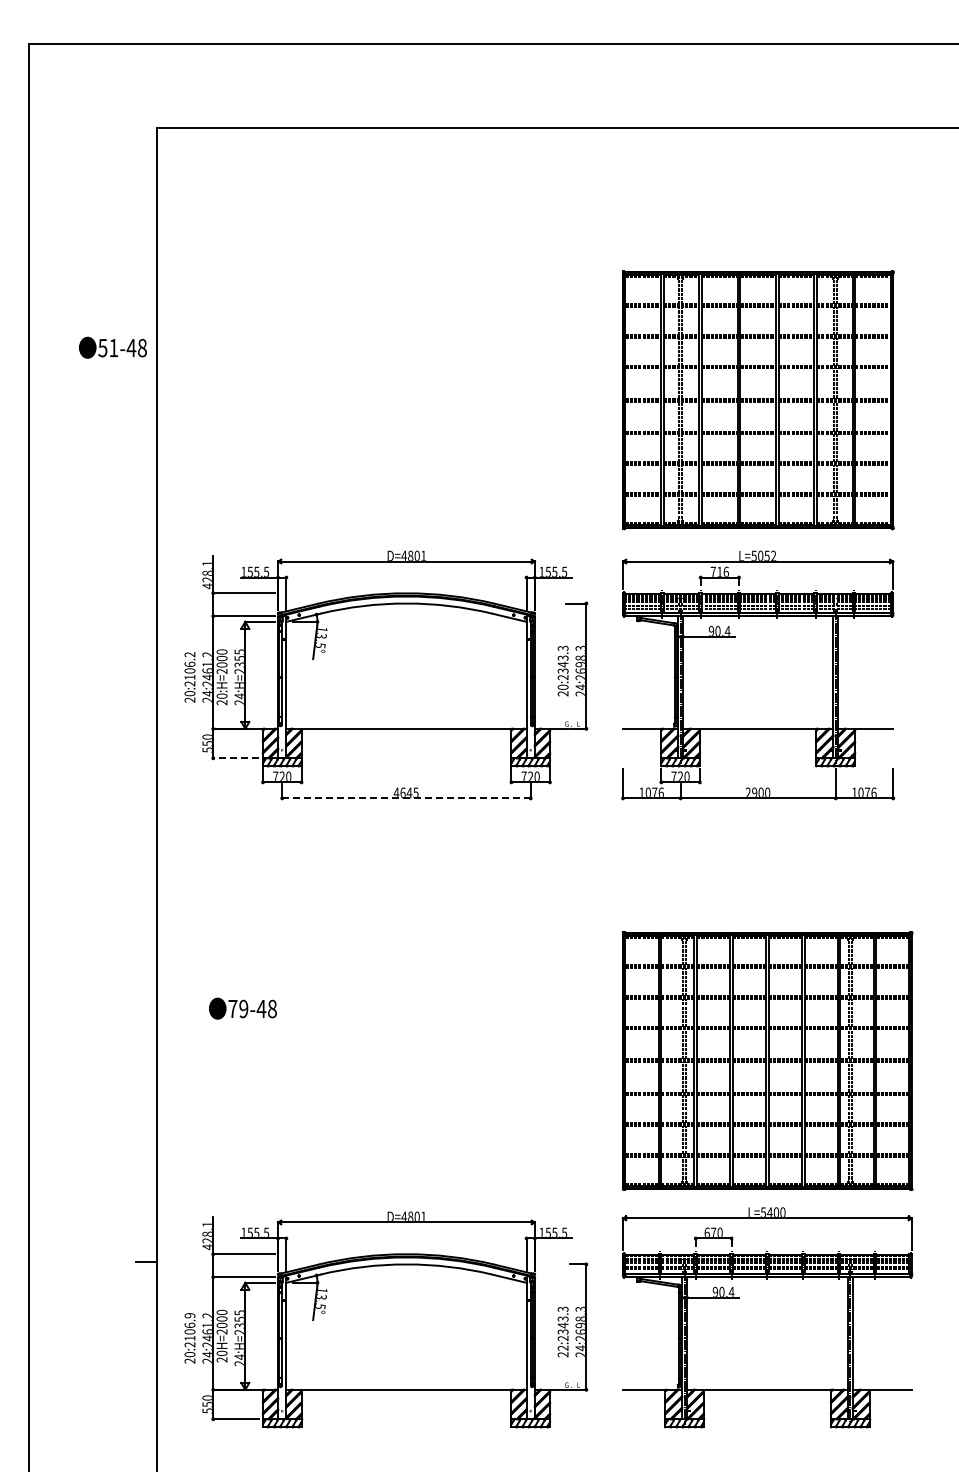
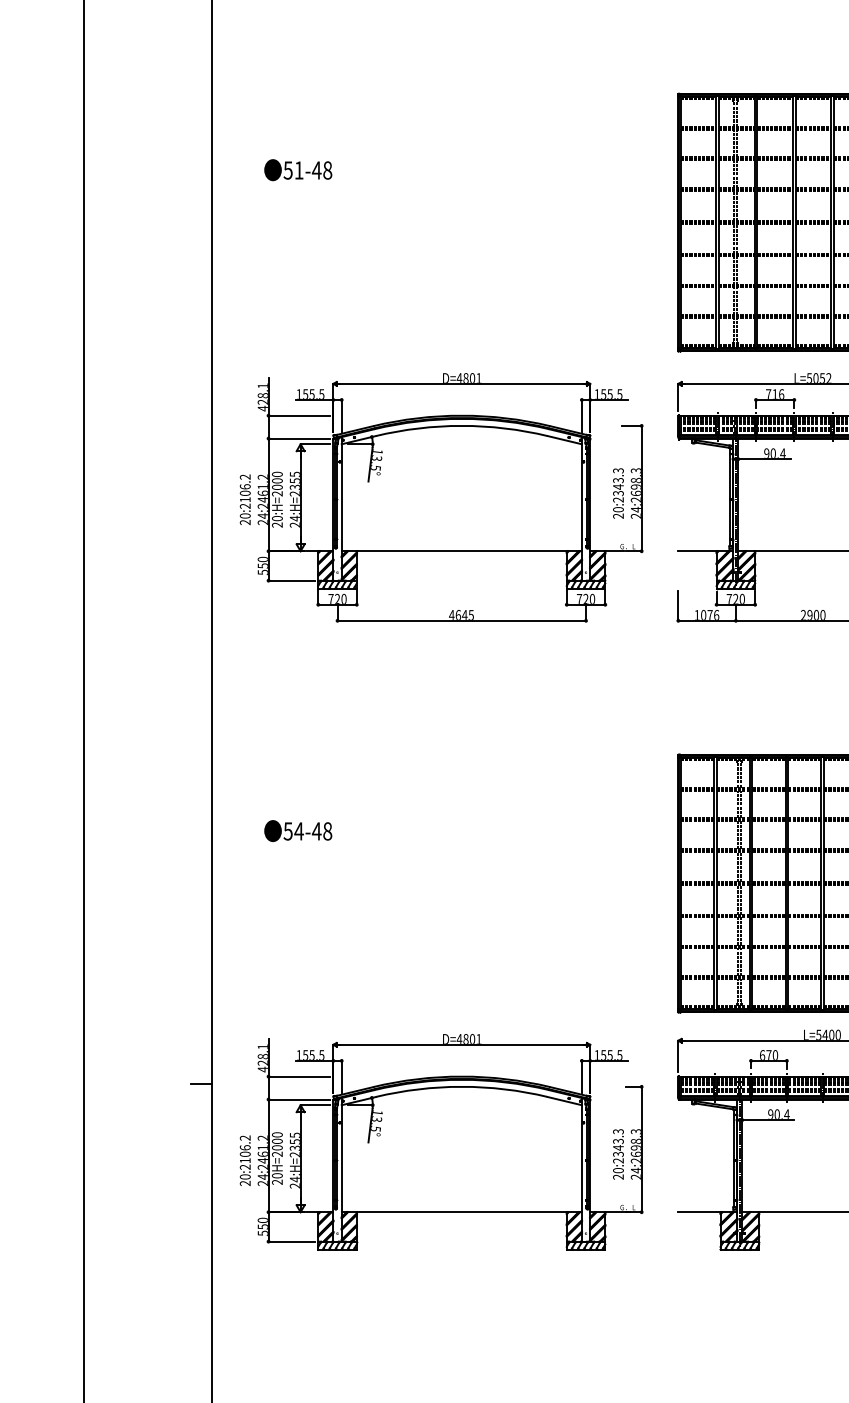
text: (112, 347) -> (297, 169), moved
line: (235, 758) -> (290, 580), dashed -> solid
line: (407, 798) -> (462, 620), dashed -> solid
text: (238, 1008) -> (293, 830), 79-48 -> 54-48
text: (190, 1315) -> (245, 1137), 20:2106.9 -> 20:2106.2
text: (562, 1347) -> (617, 1169), 22:2343.3 -> 20:2343.3

